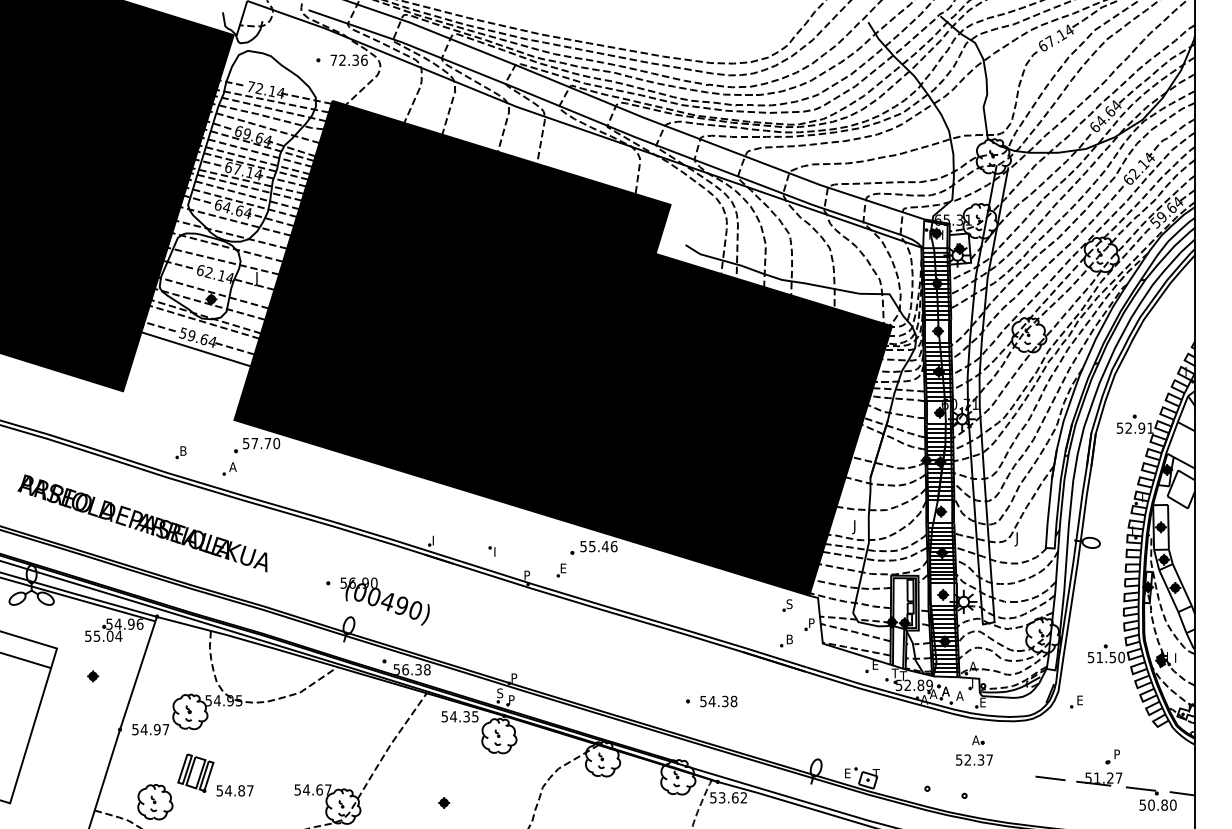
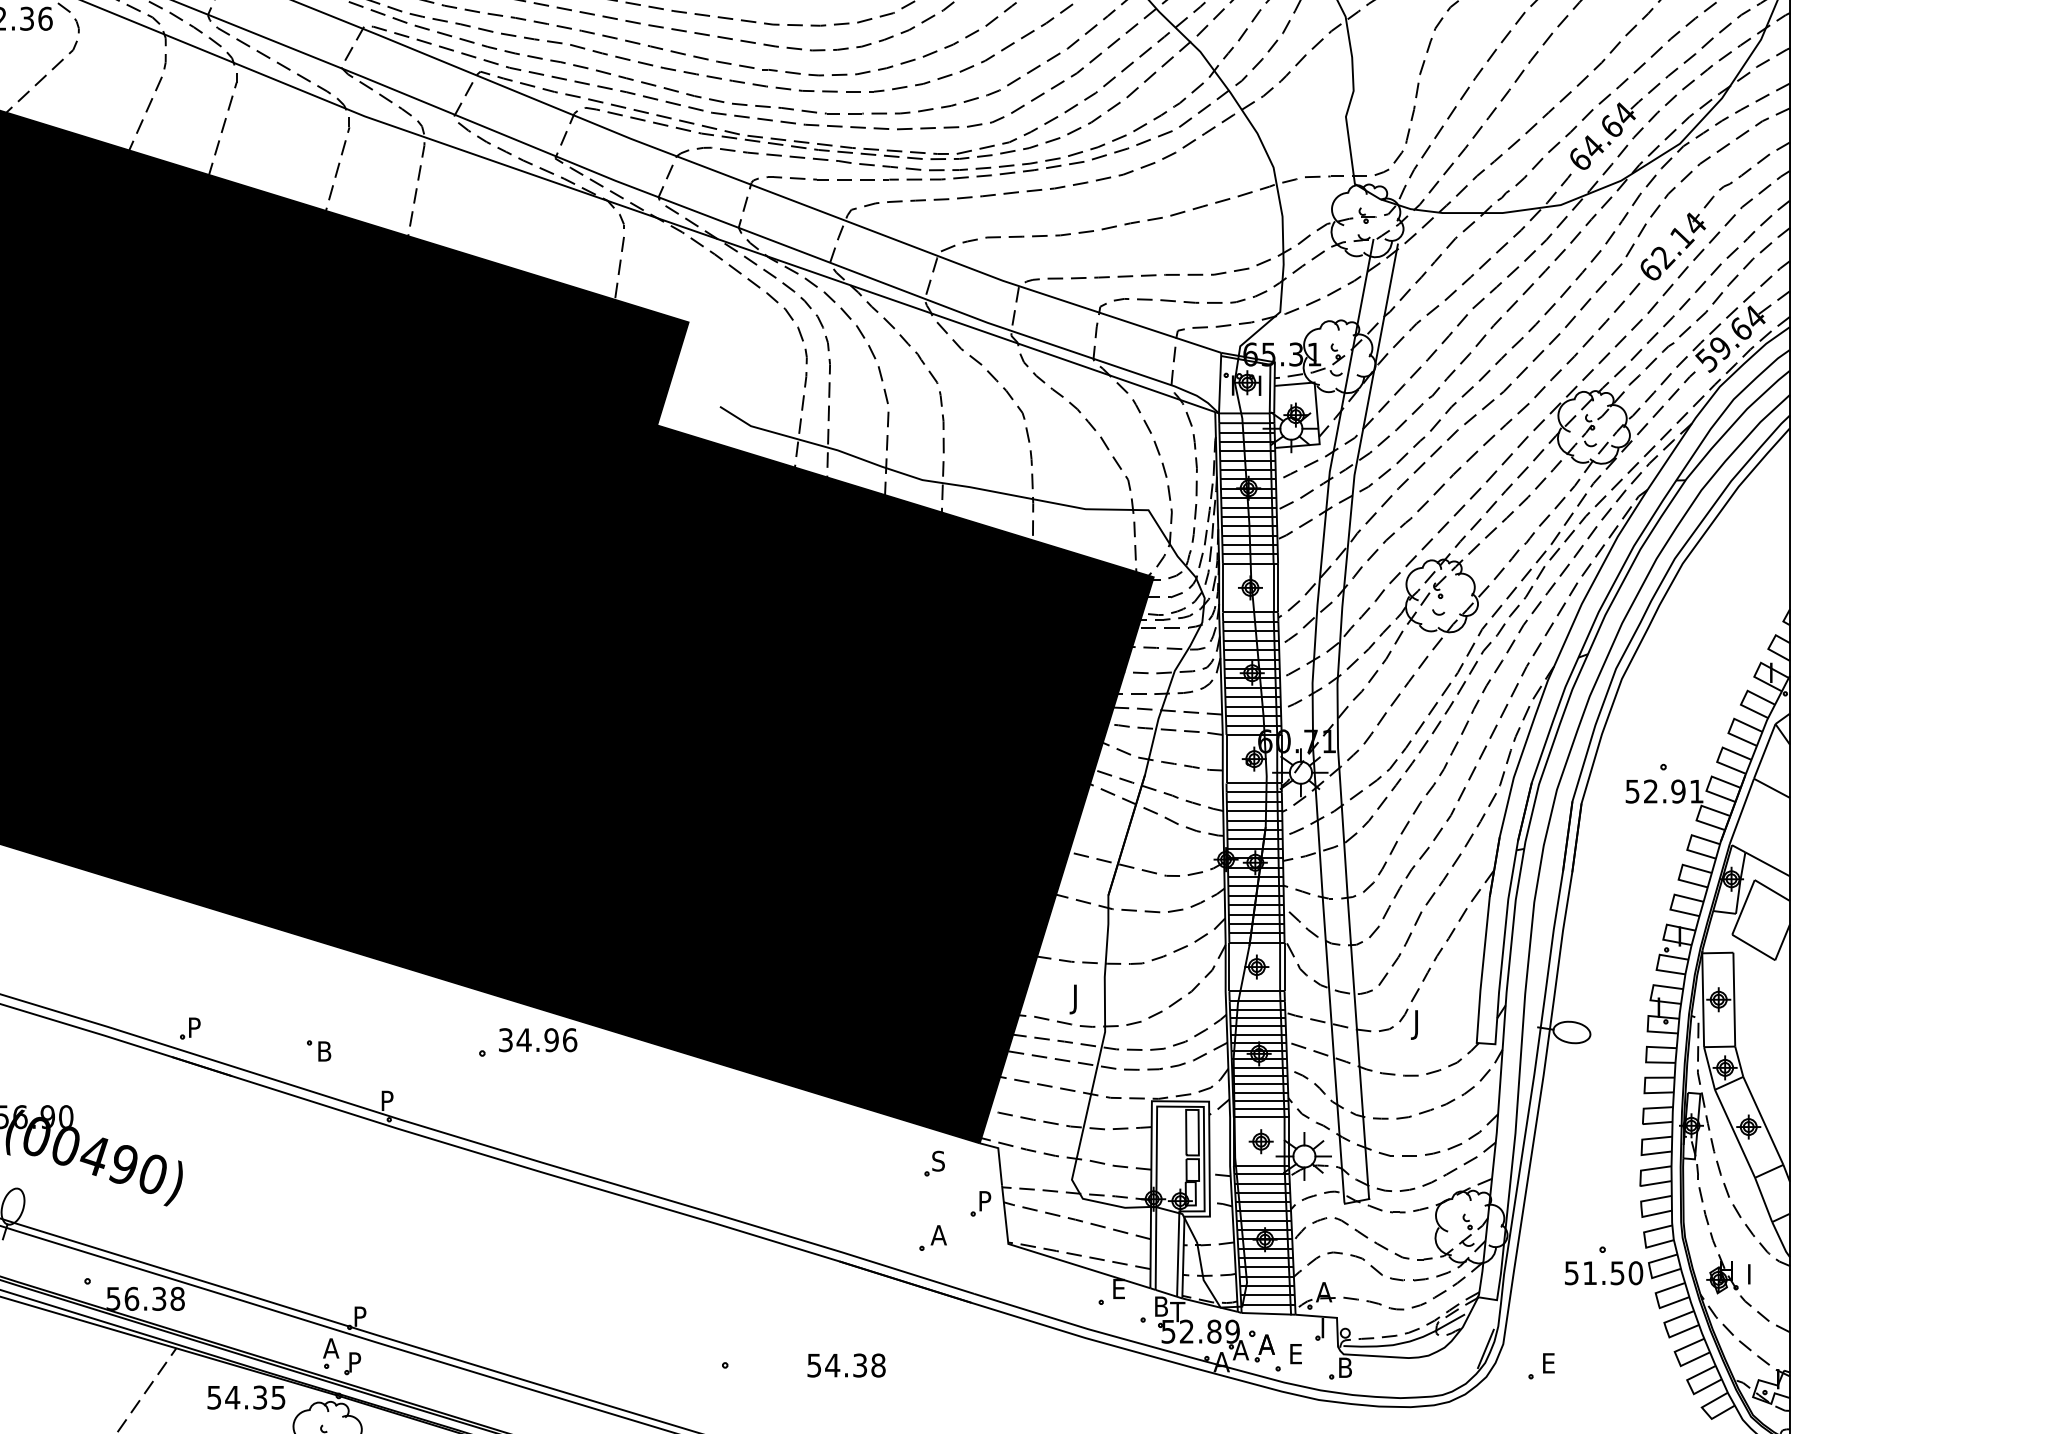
text: (436, 538) -> (196, 1023), I -> P
text: (594, 546) -> (528, 1039), 55.46 -> 34.96
text: (497, 551) -> (324, 1050), I -> B
part: (561, 570) -> (459, 1090), removed
text: (789, 639) -> (938, 1235), B -> A
text: (894, 673) -> (1158, 1306), T -> B
text: (500, 693) -> (331, 1348), S -> A
text: (959, 695) -> (1295, 1352), A -> E
text: (718, 701) -> (845, 1365), moved
text: (985, 702) -> (1349, 1367), E -> B

